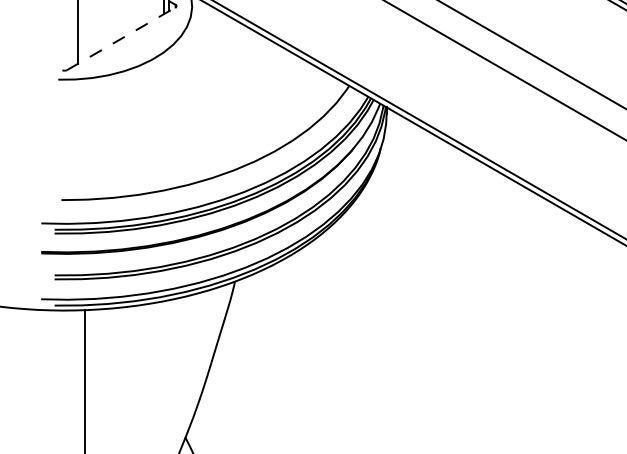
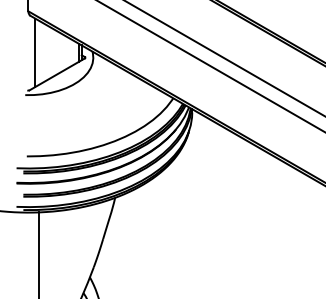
line: (121, 39) -> (57, 74), dashed -> solid

